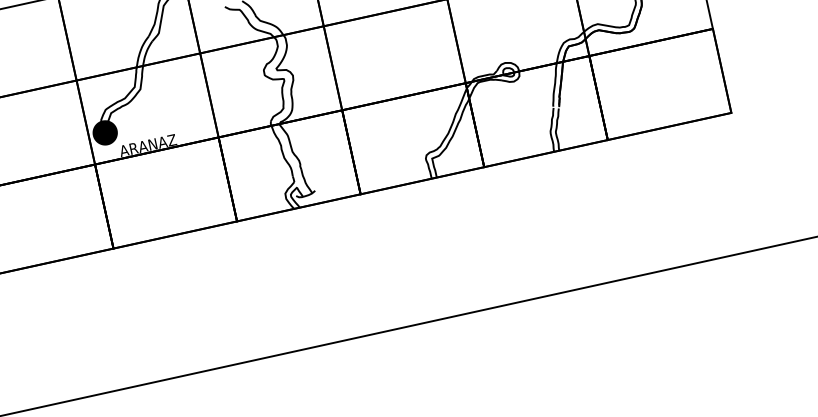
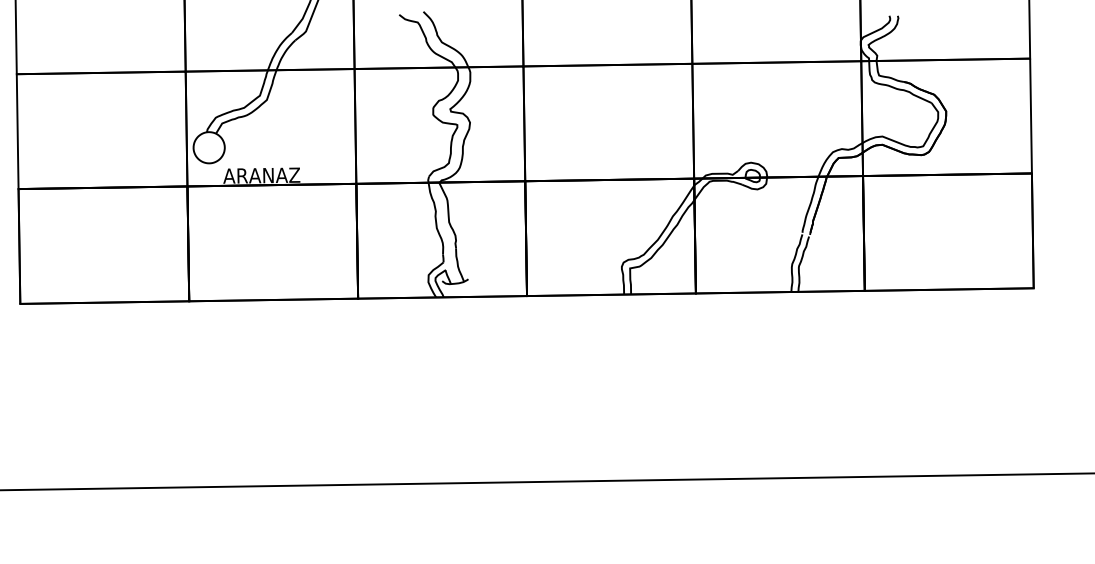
fill: (104, 132) -> (208, 147), removed
fill: (105, 132) -> (209, 147), removed

